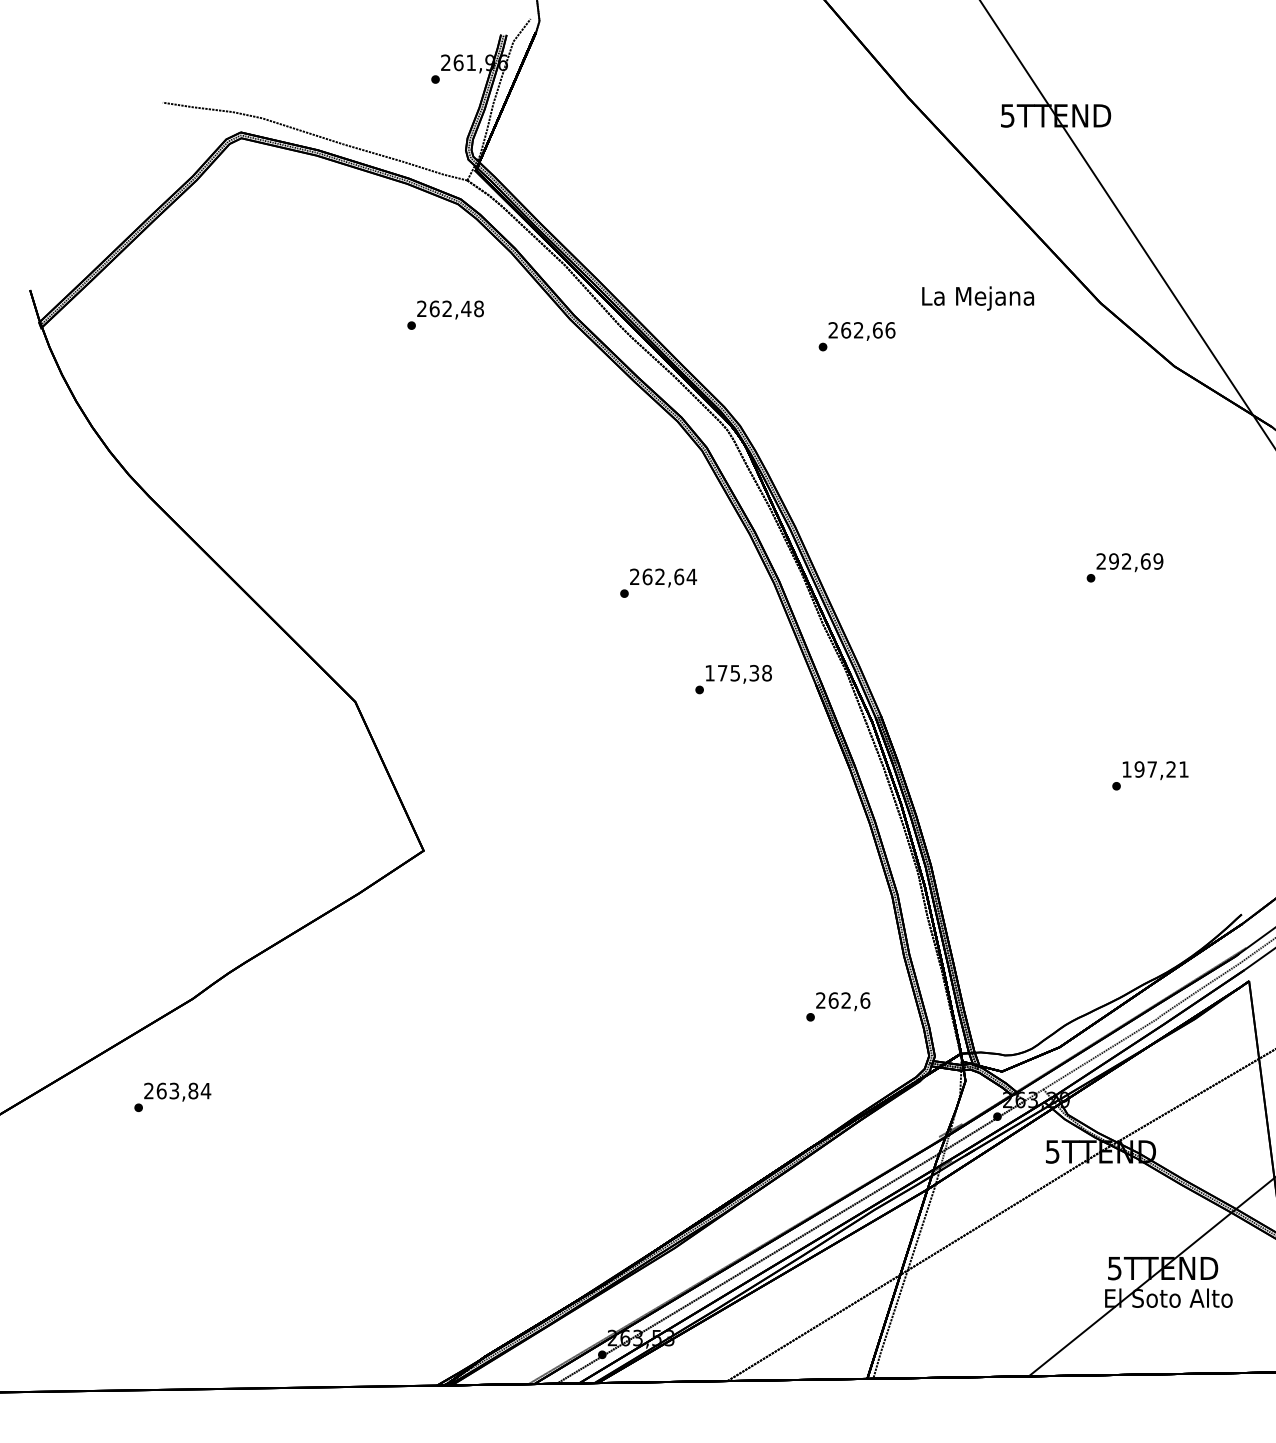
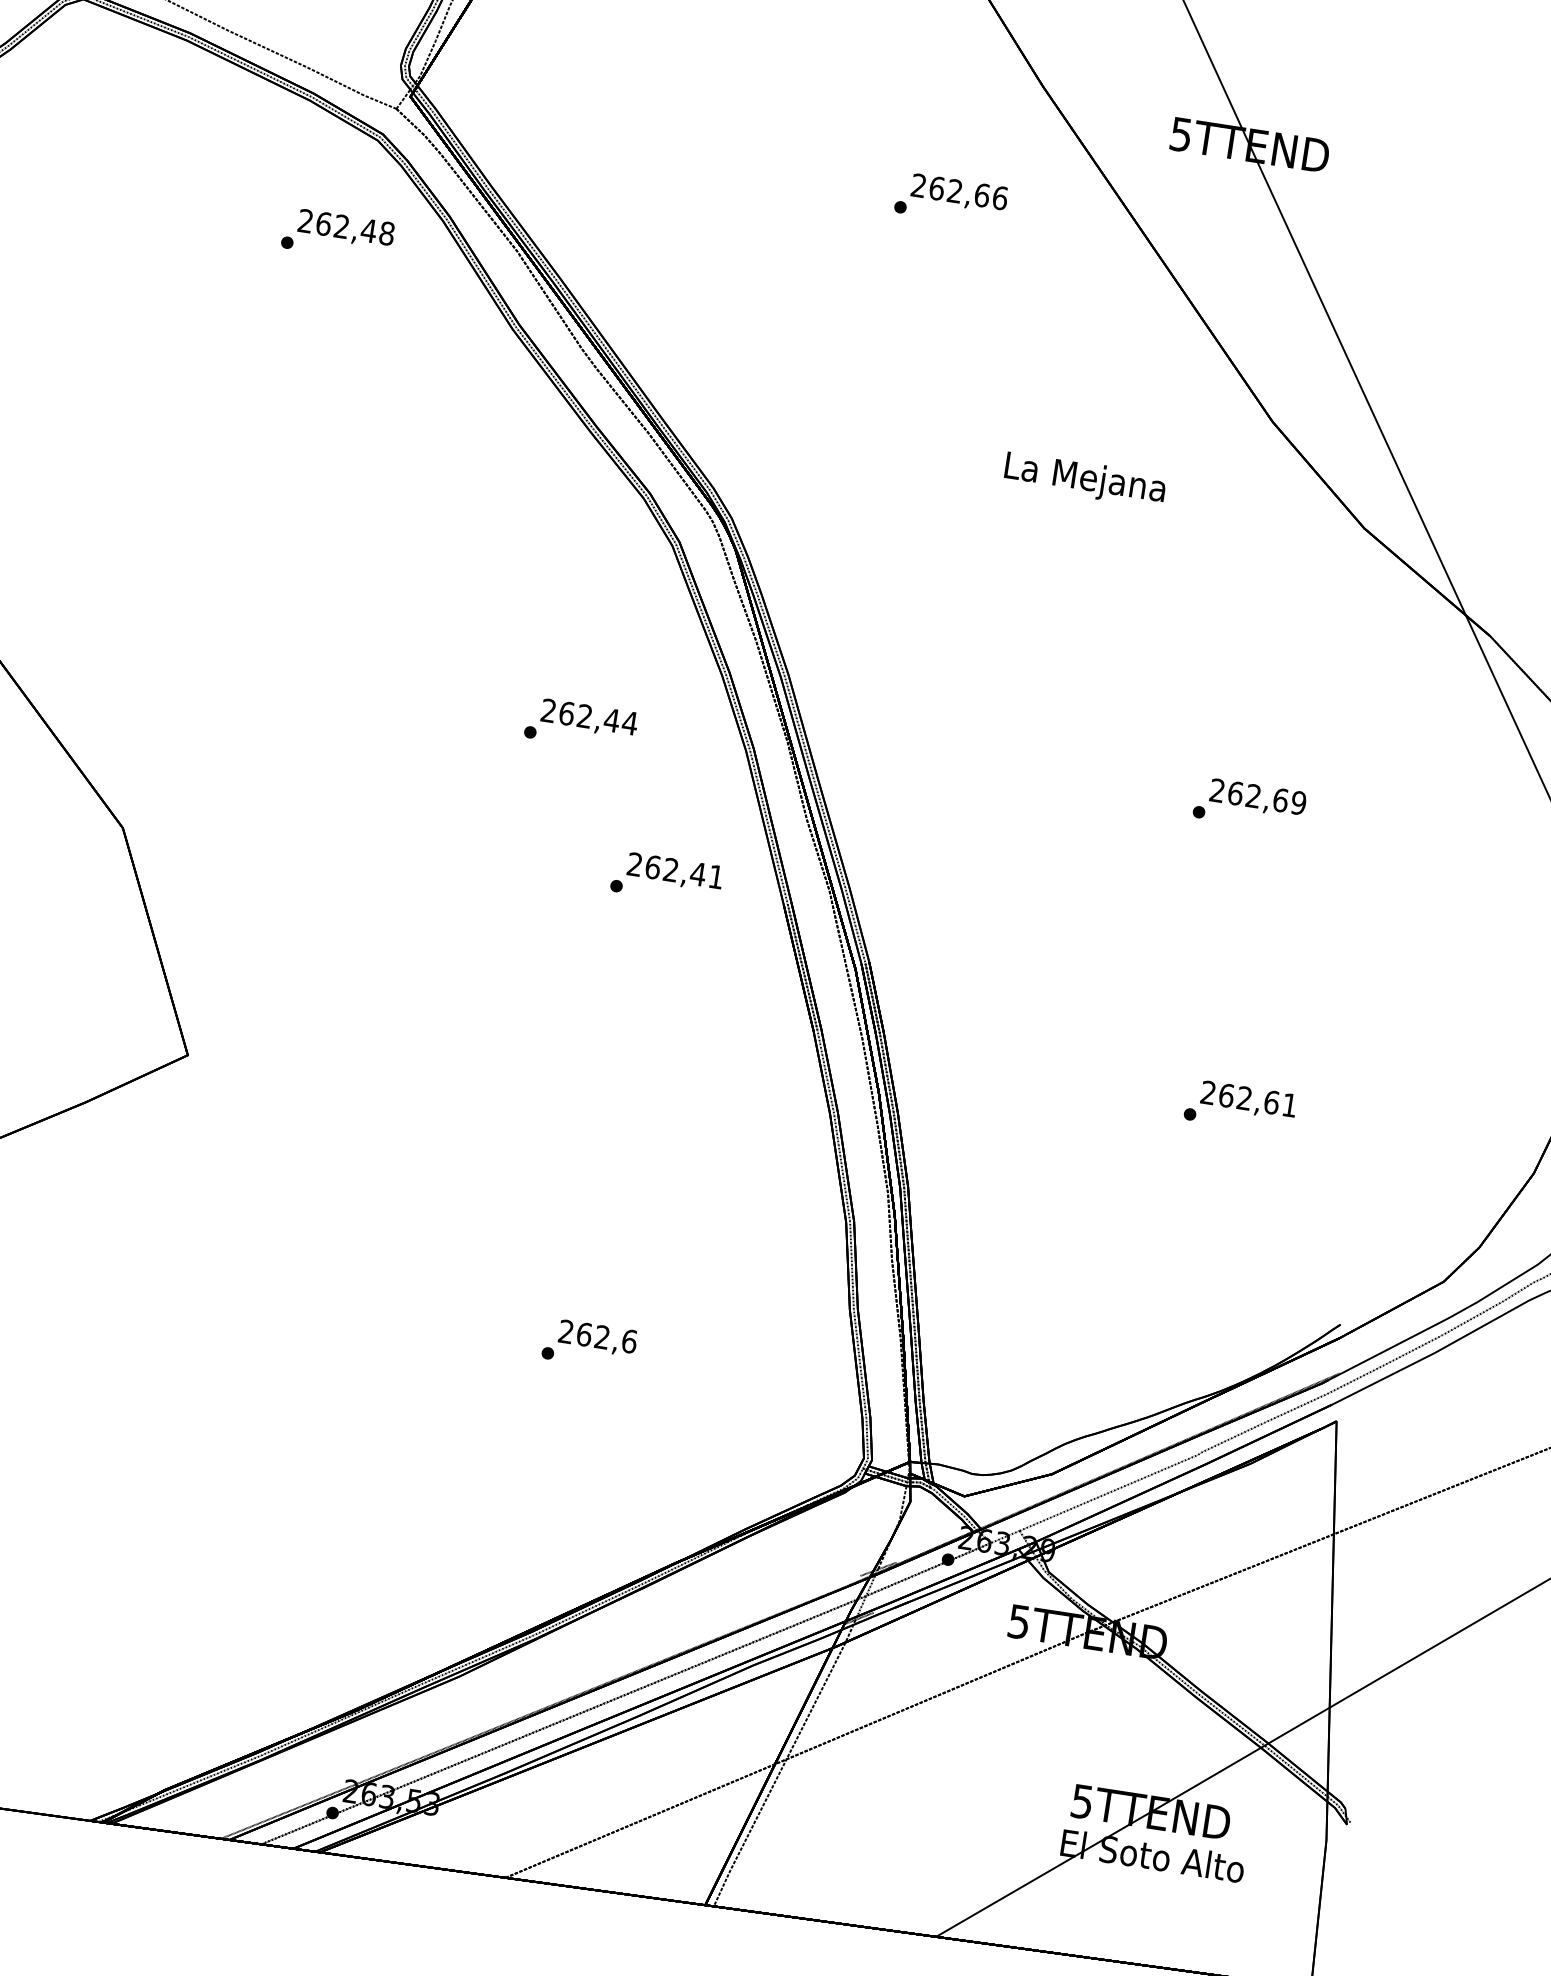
text: (978, 298) -> (1085, 480), moved
text: (445, 314) -> (338, 234), moved
text: (856, 336) -> (950, 199), moved
text: (1114, 561) -> (1236, 793), 292,69 -> 262,69
text: (678, 576) -> (611, 719), 262,64 -> 262,44
text: (738, 673) -> (675, 871), 175,38 -> 262,41
text: (1149, 769) -> (1240, 1097), 197,21 -> 262,61
text: (838, 1006) -> (590, 1344), moved

